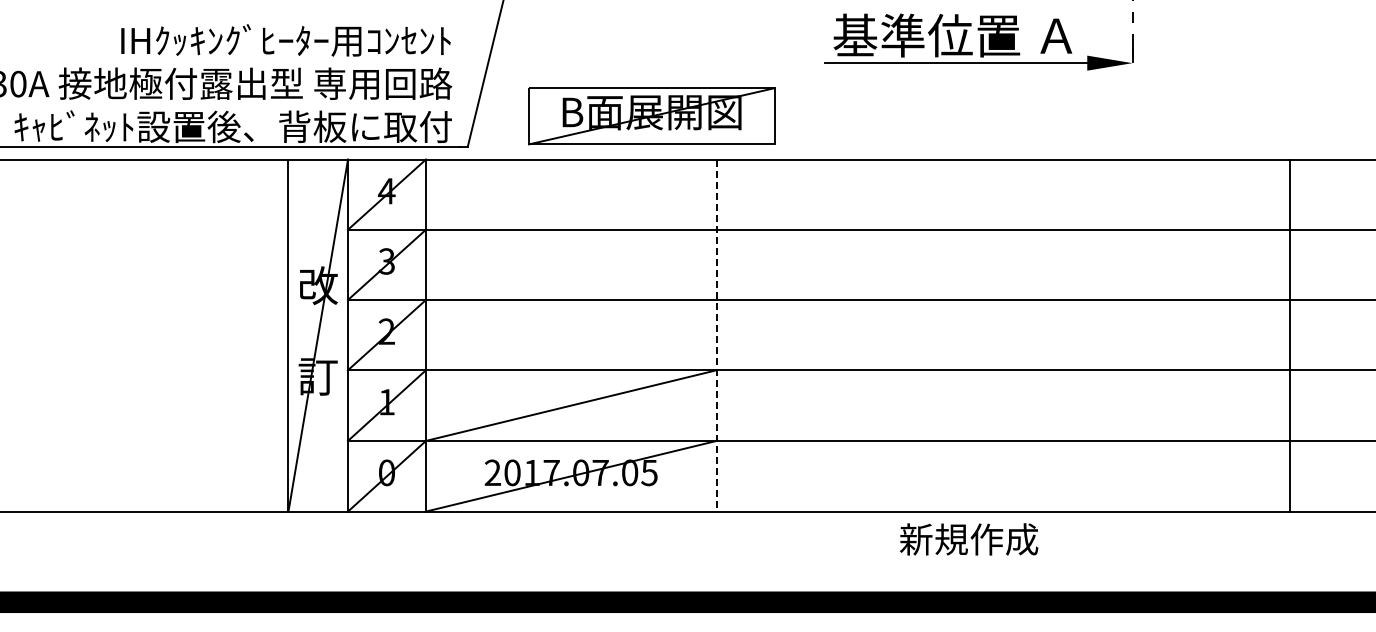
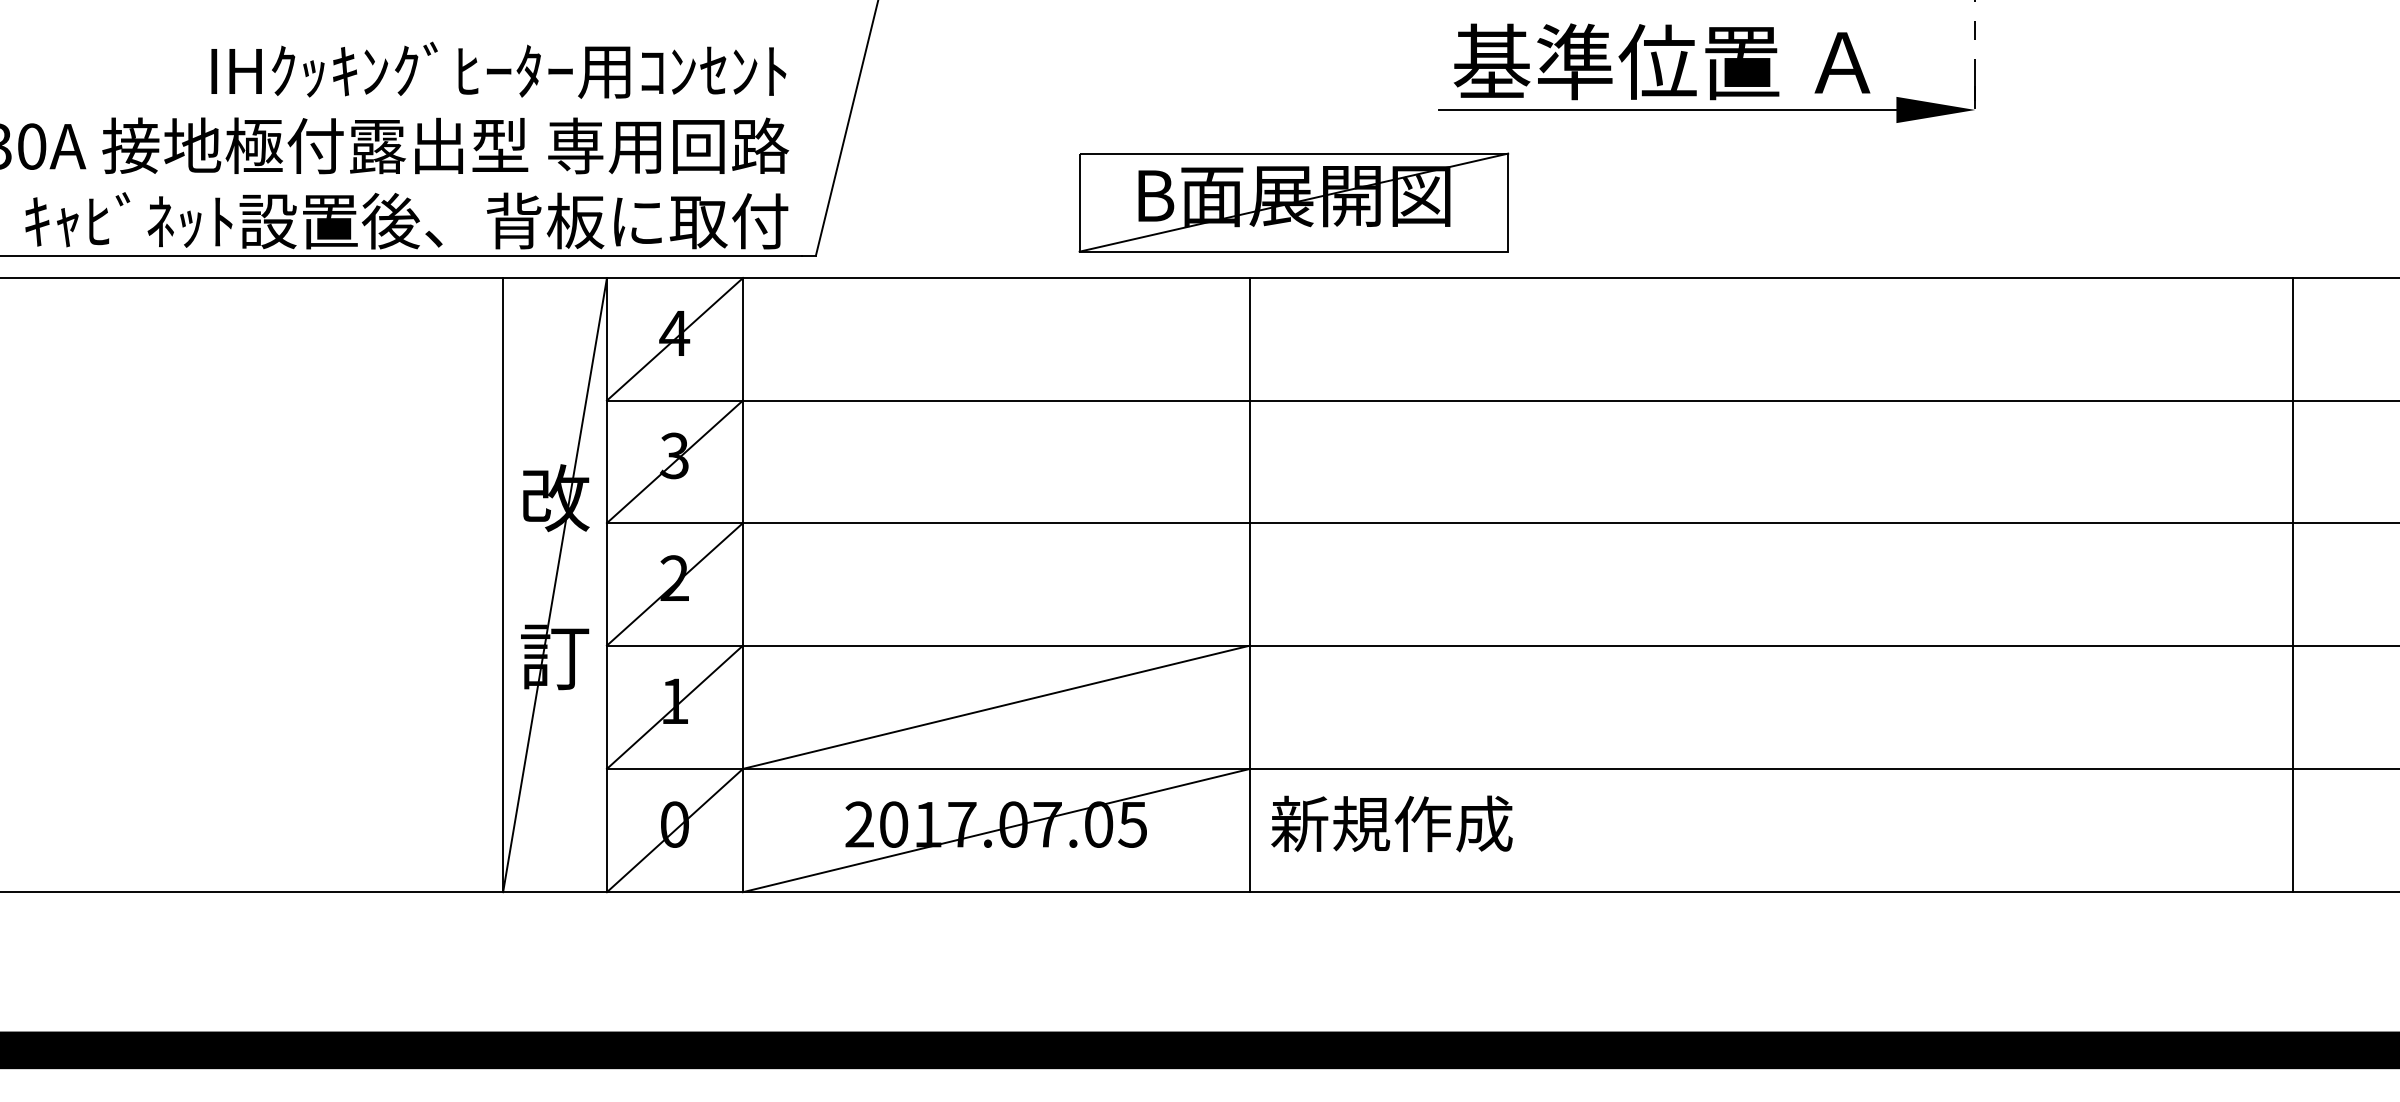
part: (651, 116) -> (1293, 203), moved
line: (1290, 335) -> (2292, 585), moved
line: (716, 336) -> (1249, 586), dashed -> solid
text: (969, 539) -> (1392, 823), moved

